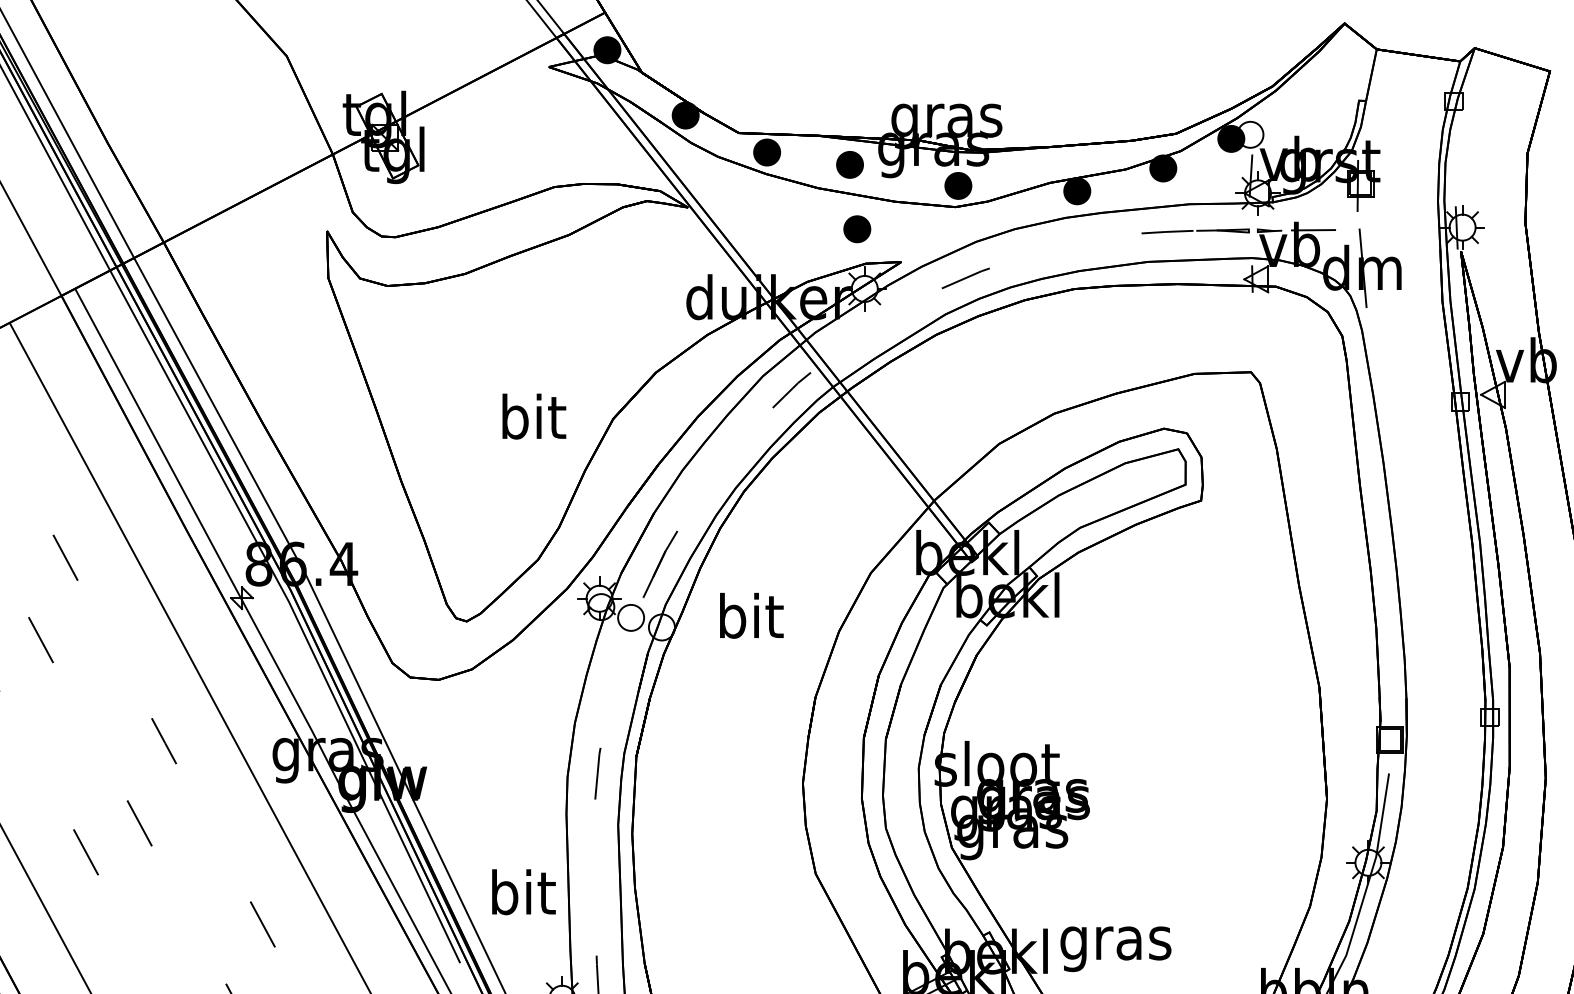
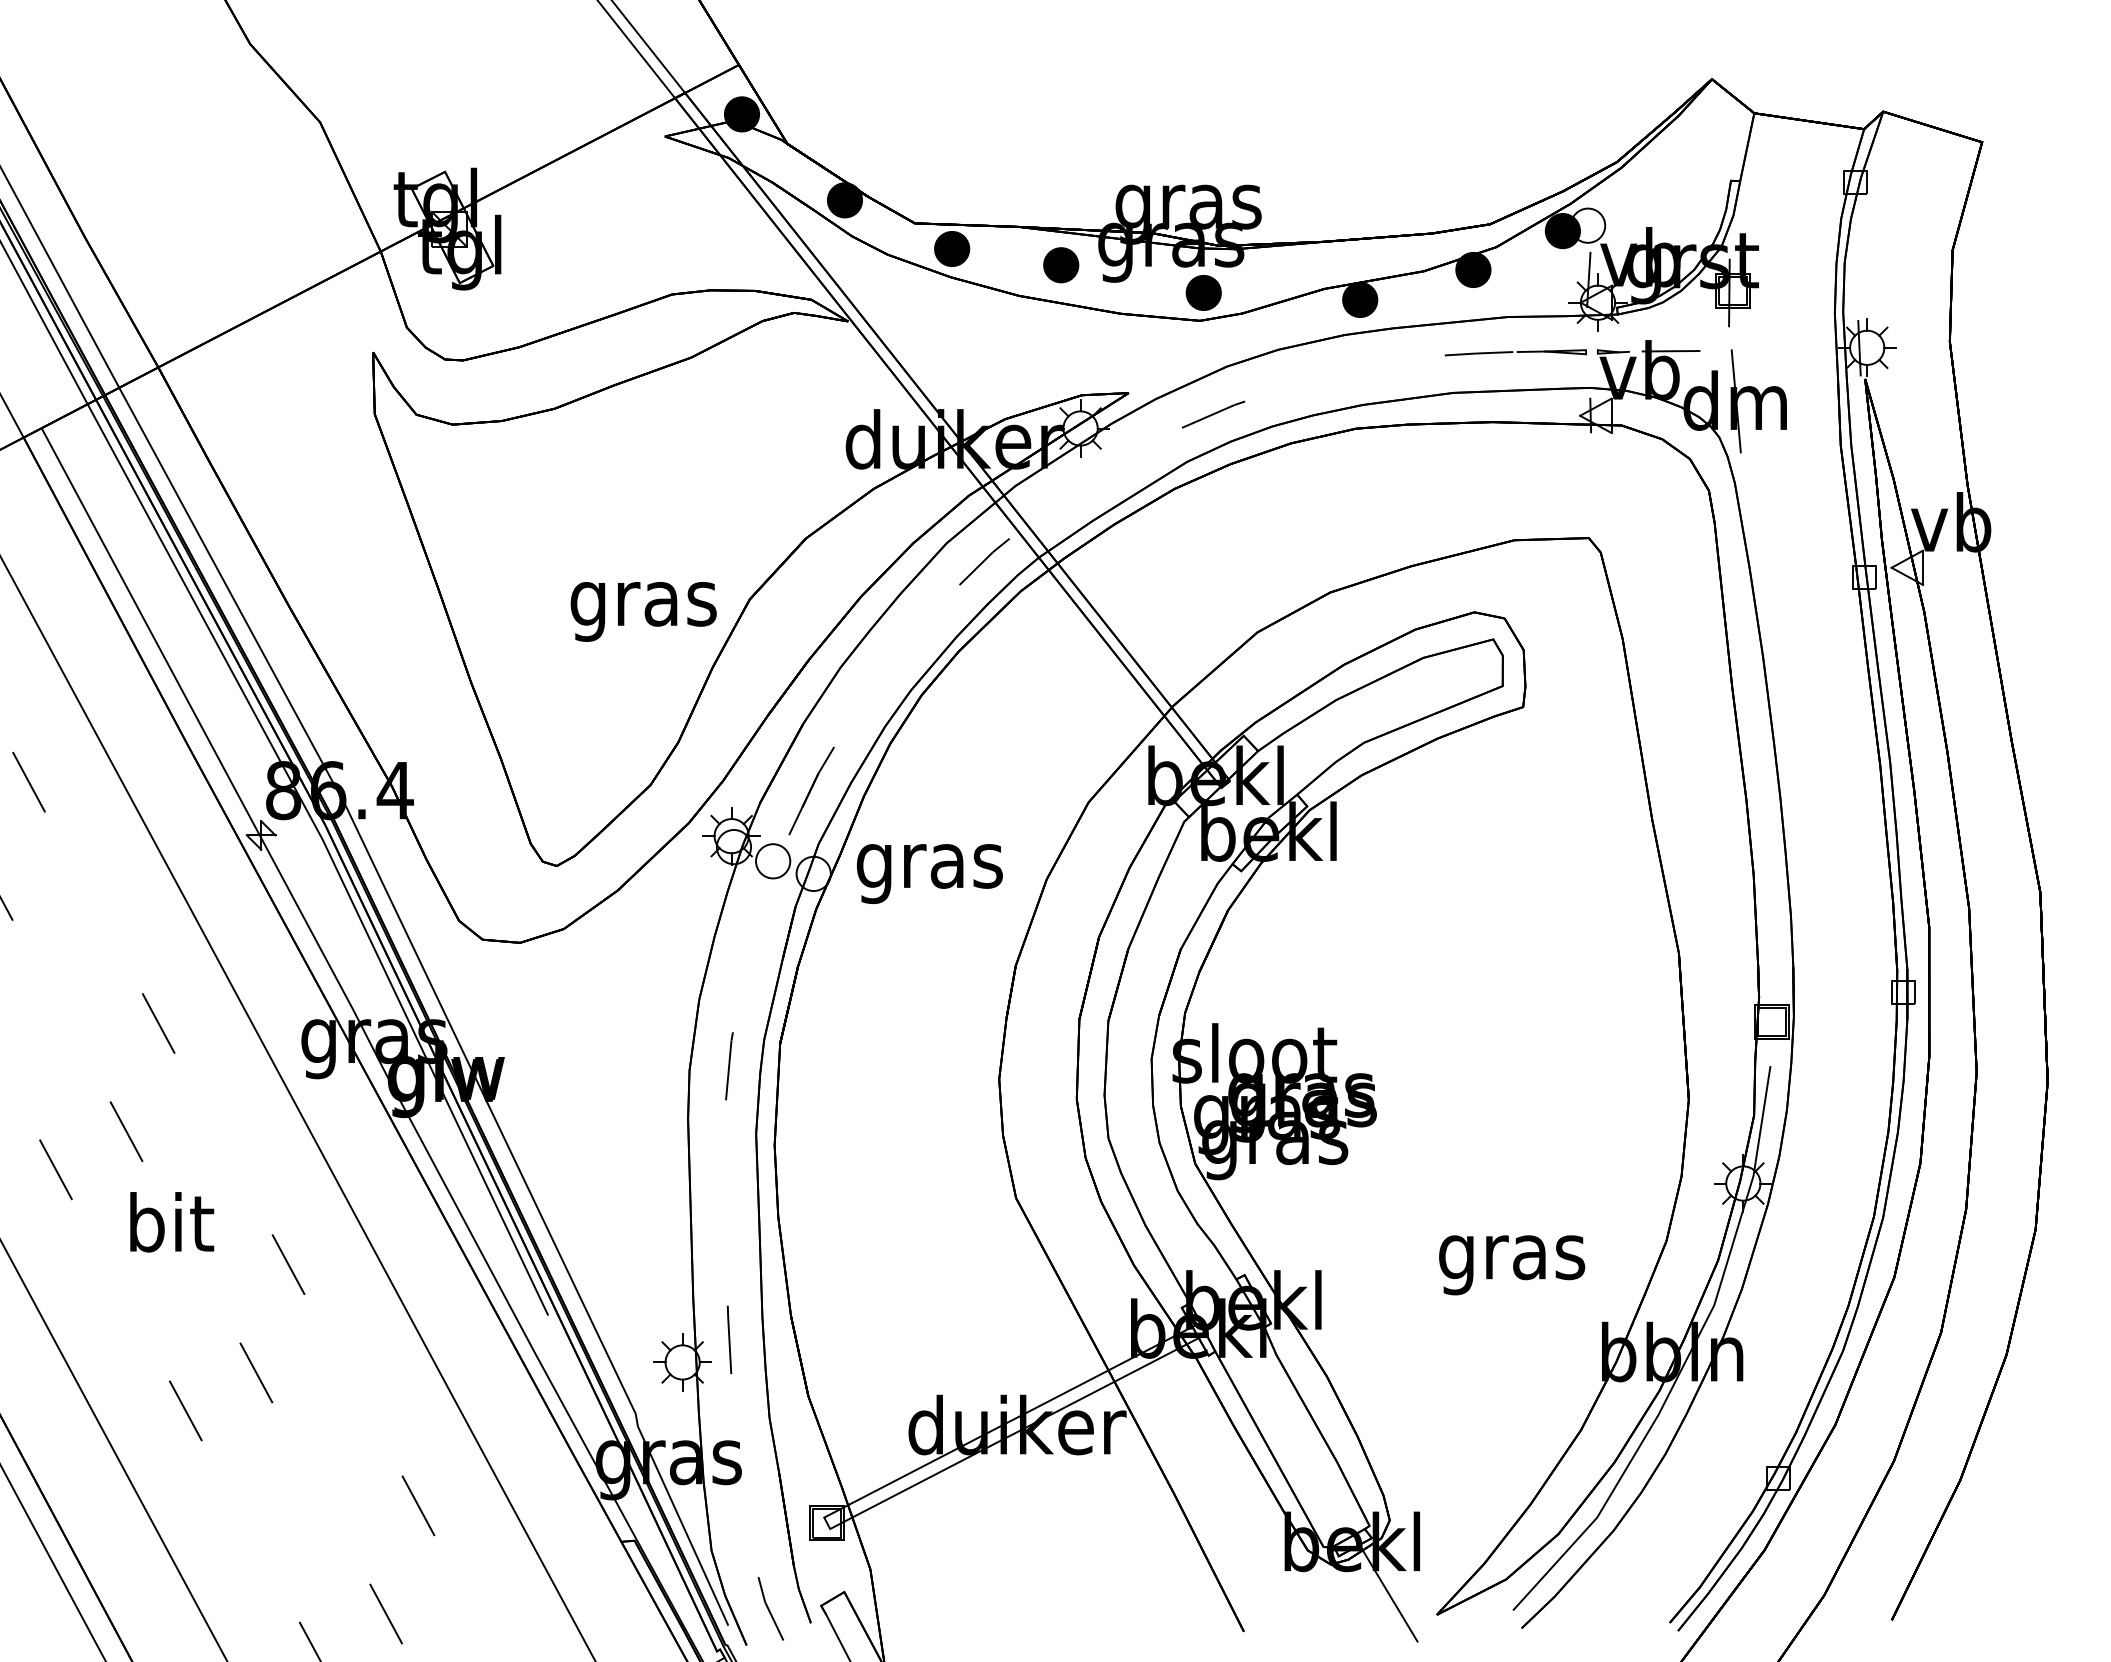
part: (857, 228) -> (1070, 349), removed
text: (532, 421) -> (643, 603), bit -> gras
text: (749, 621) -> (929, 866), bit -> gras
text: (524, 892) -> (172, 1222), moved
text: (1116, 949) -> (1512, 1265), moved

